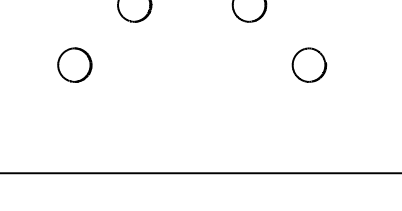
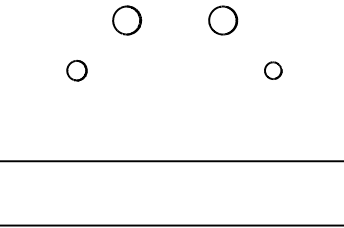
part: (74, 64) -> (76, 70), size x0.7
part: (309, 64) -> (273, 70), size x0.6

